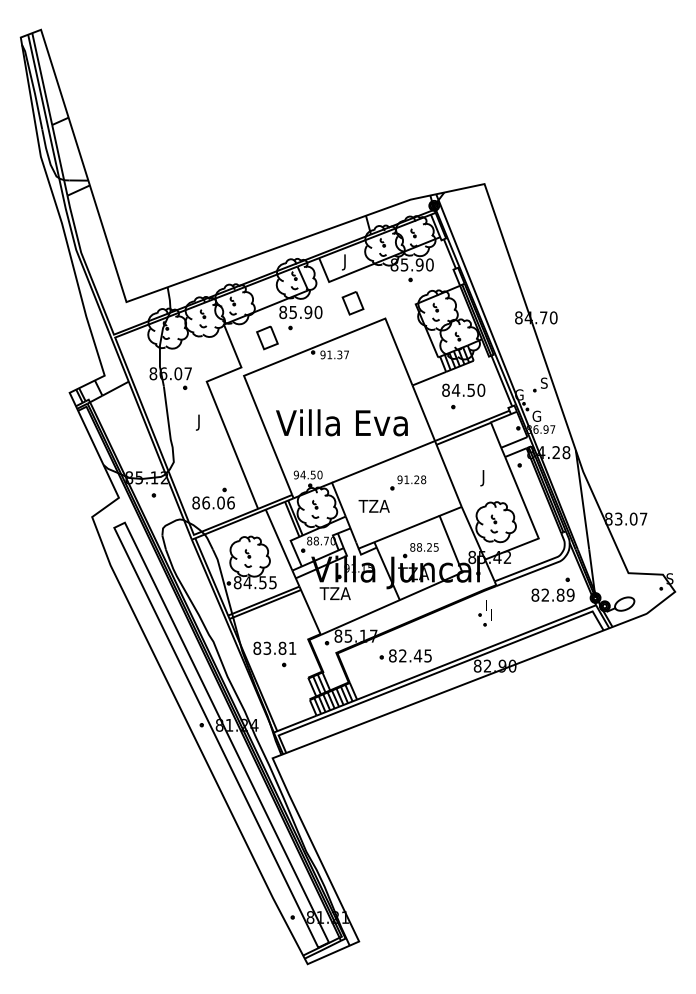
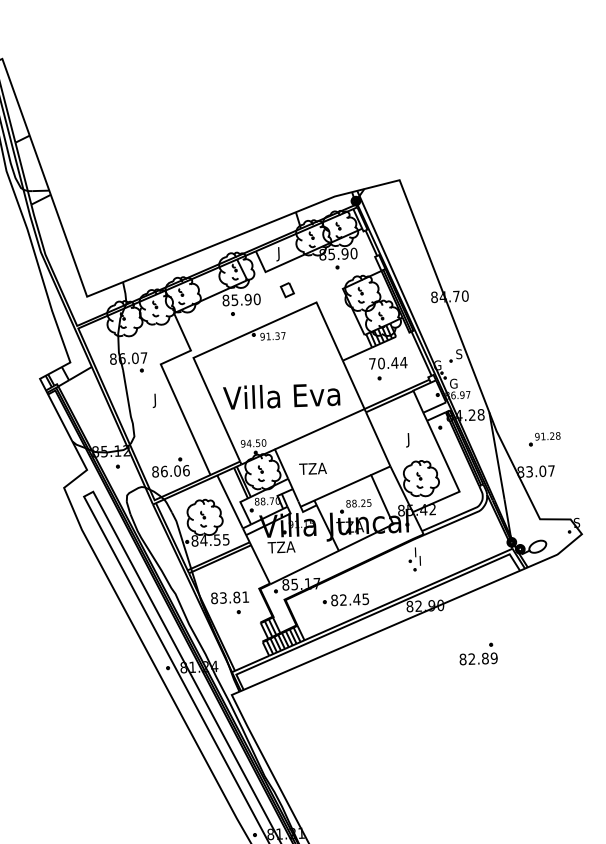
part: (352, 303) -> (286, 290), size x0.7
part: (267, 337) -> (212, 323), removed
text: (463, 389) -> (388, 362), 84.50 -> 70.44
part: (408, 482) -> (544, 438), moved
part: (552, 589) -> (477, 653), moved

